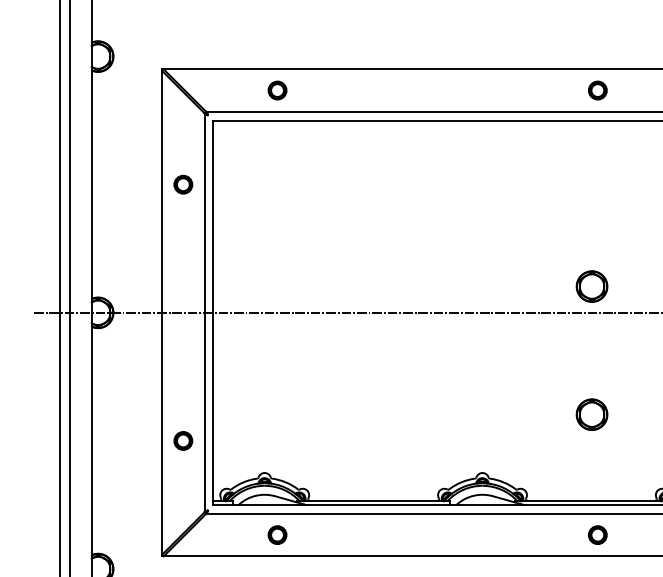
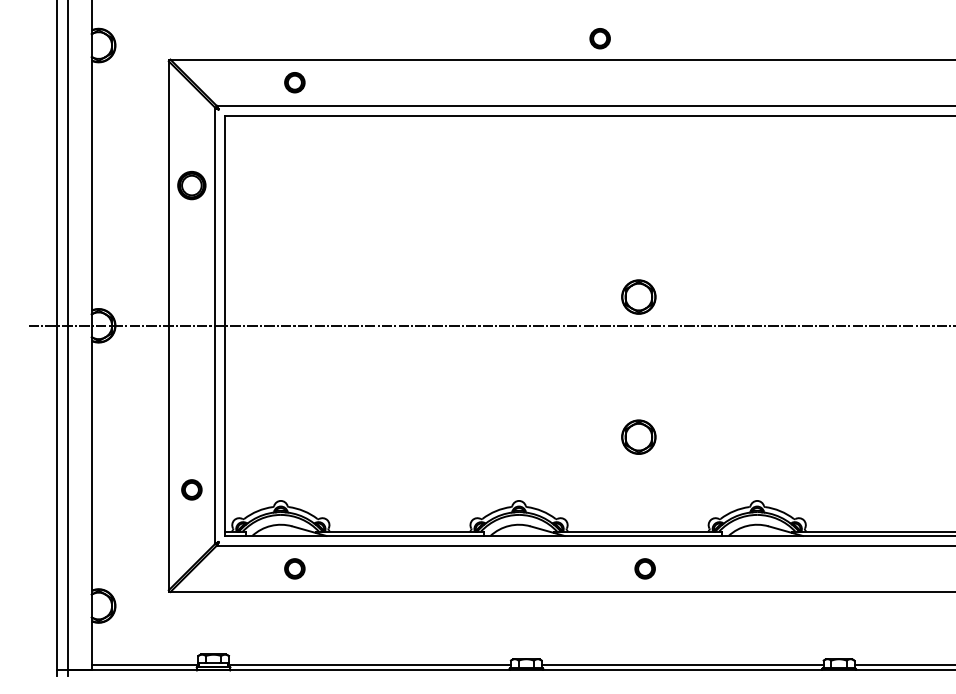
part: (597, 90) -> (599, 38), moved
part: (182, 184) -> (191, 185), size x1.4
part: (182, 440) -> (191, 489), moved

